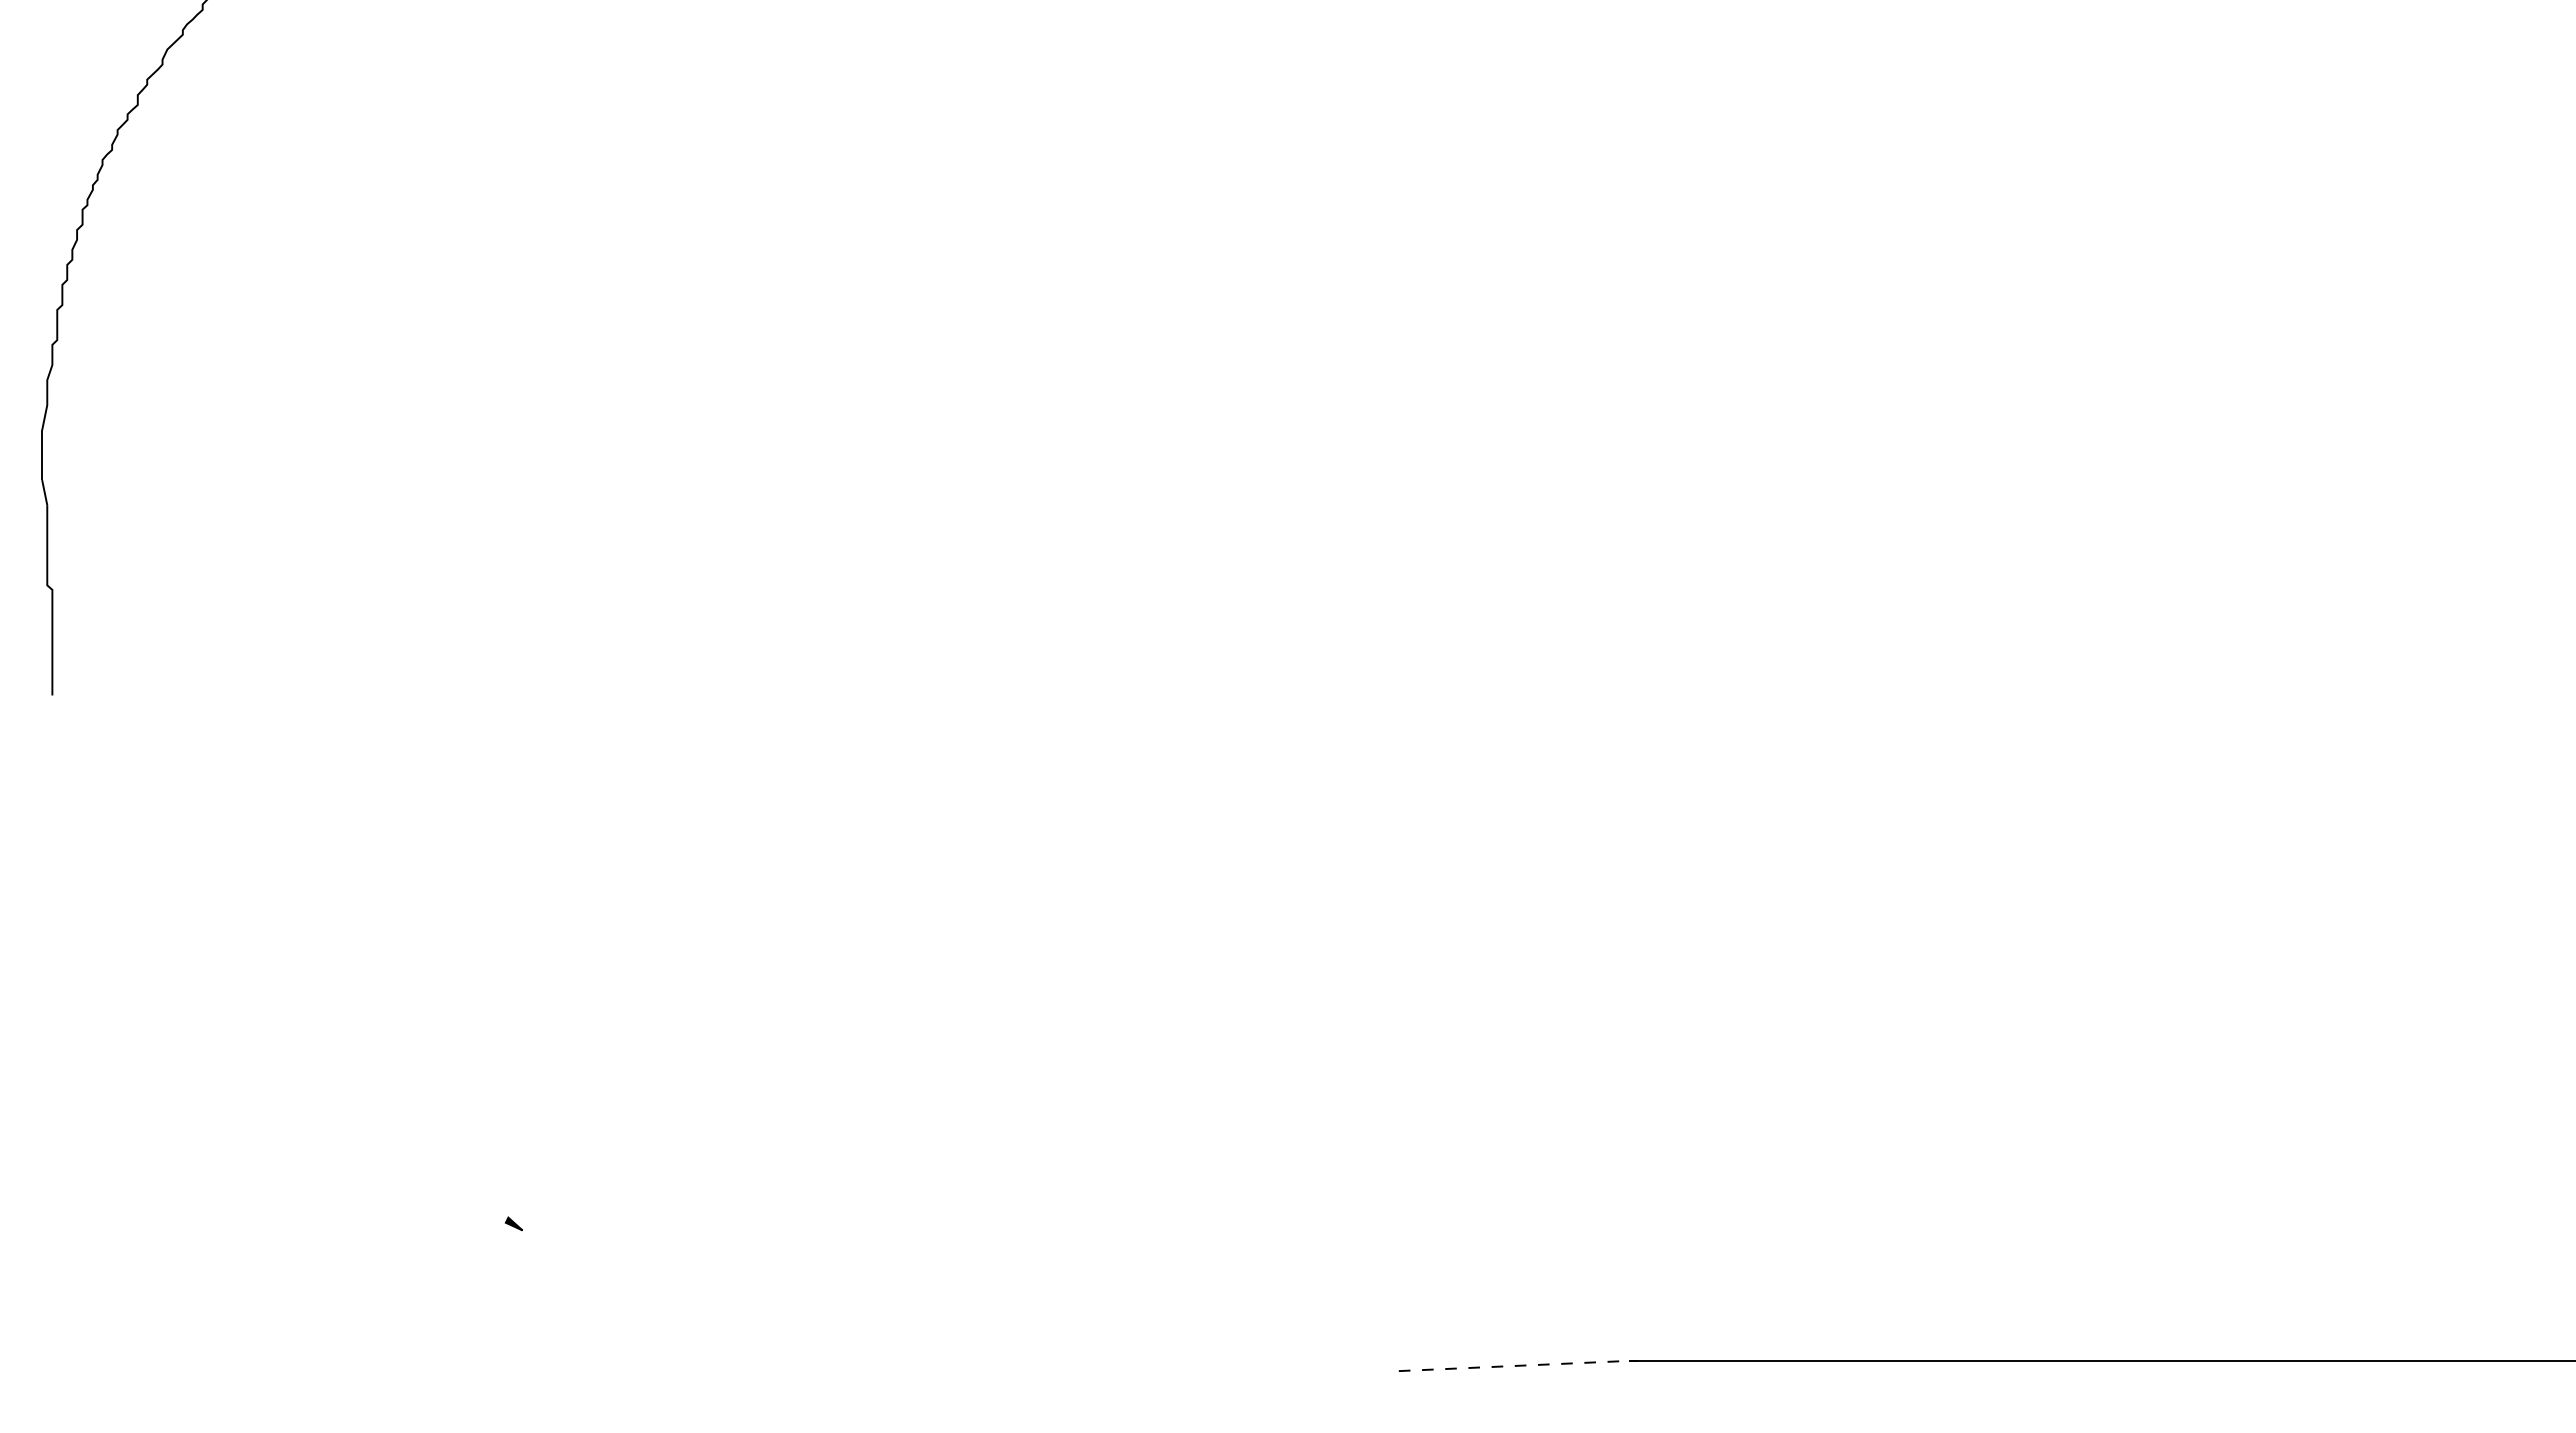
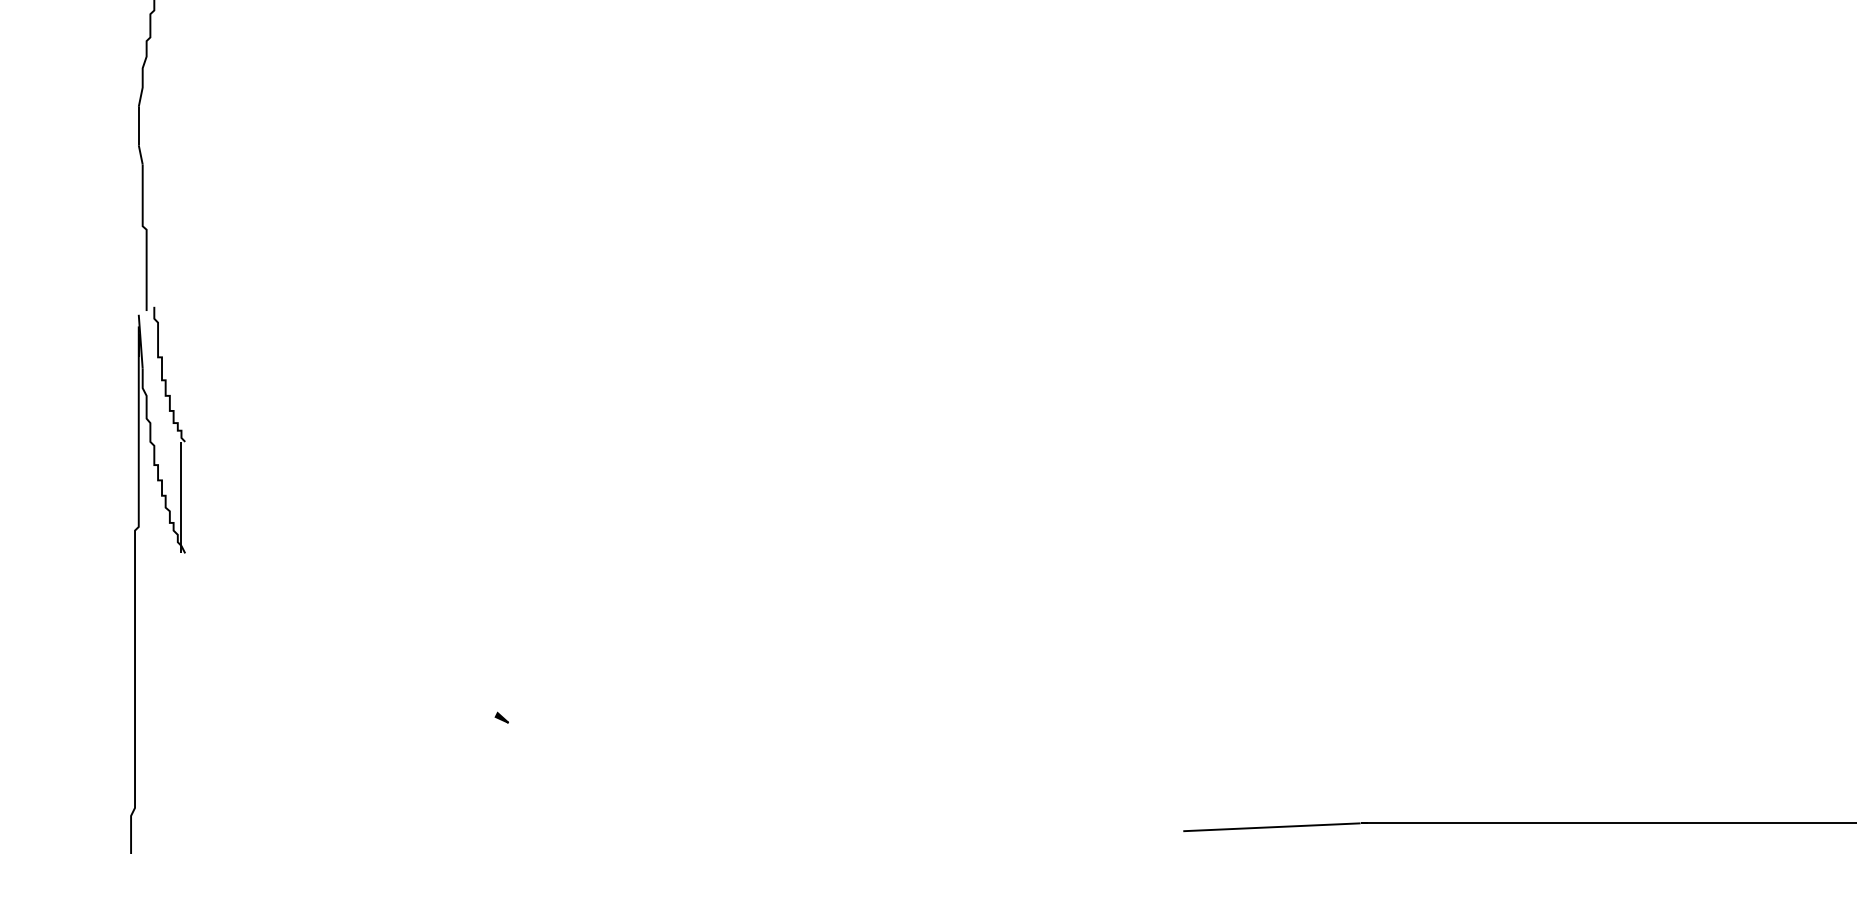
part: (38, 1045) -> (135, 580), added
line: (1514, 1365) -> (1272, 826), dashed -> solid

